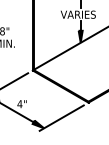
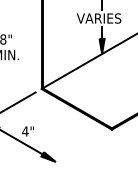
line: (61, 117) -> (77, 148), removed

